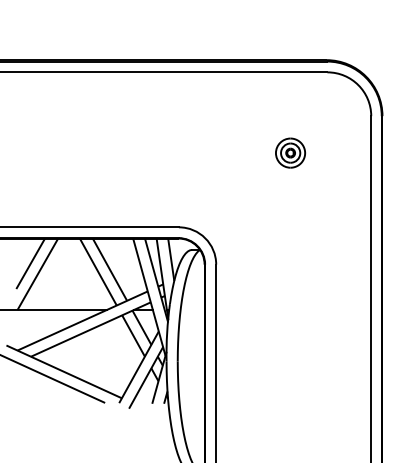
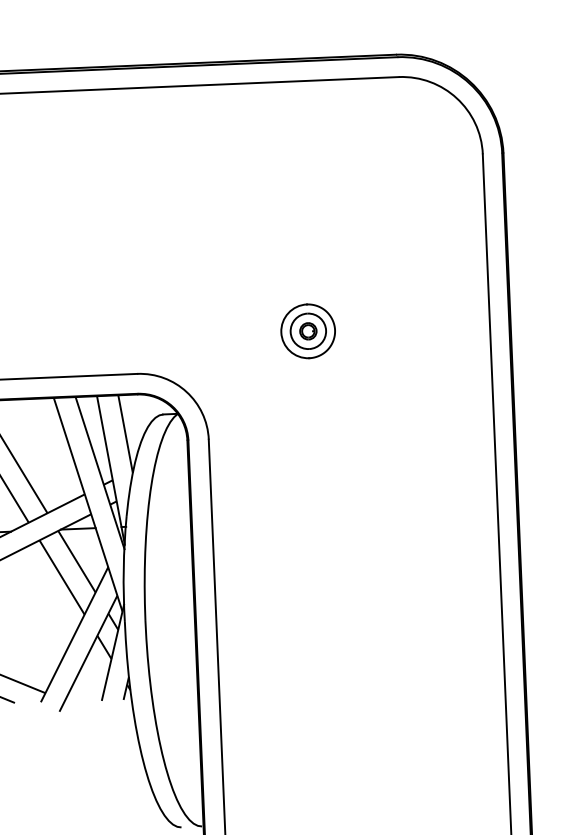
part: (290, 152) -> (308, 330), moved

